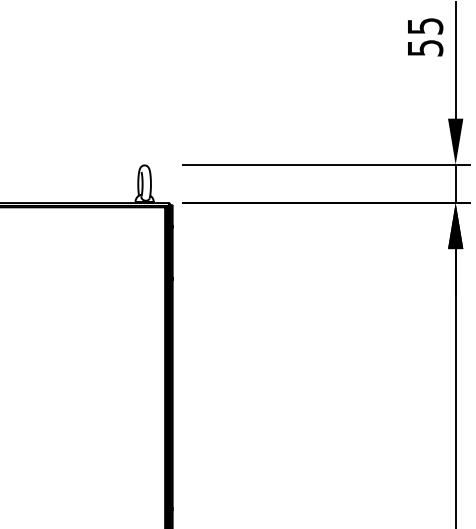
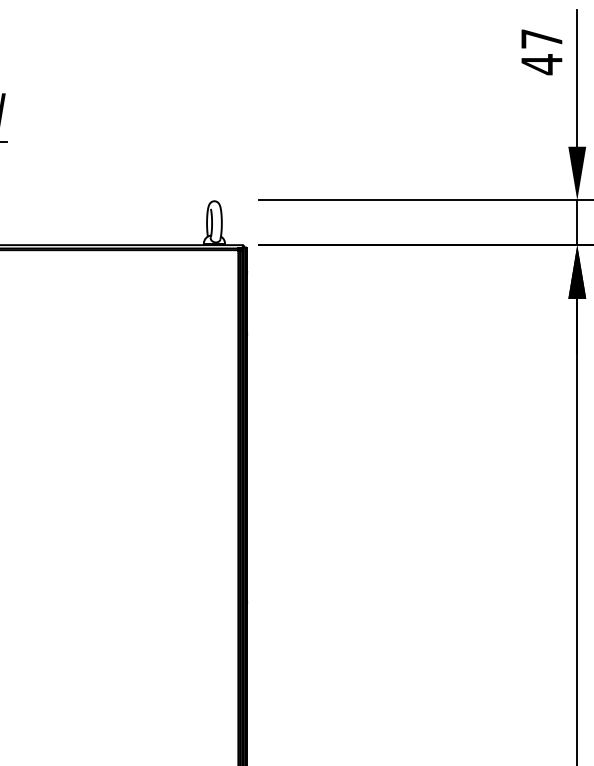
text: (425, 37) -> (541, 52), 55 -> 47

